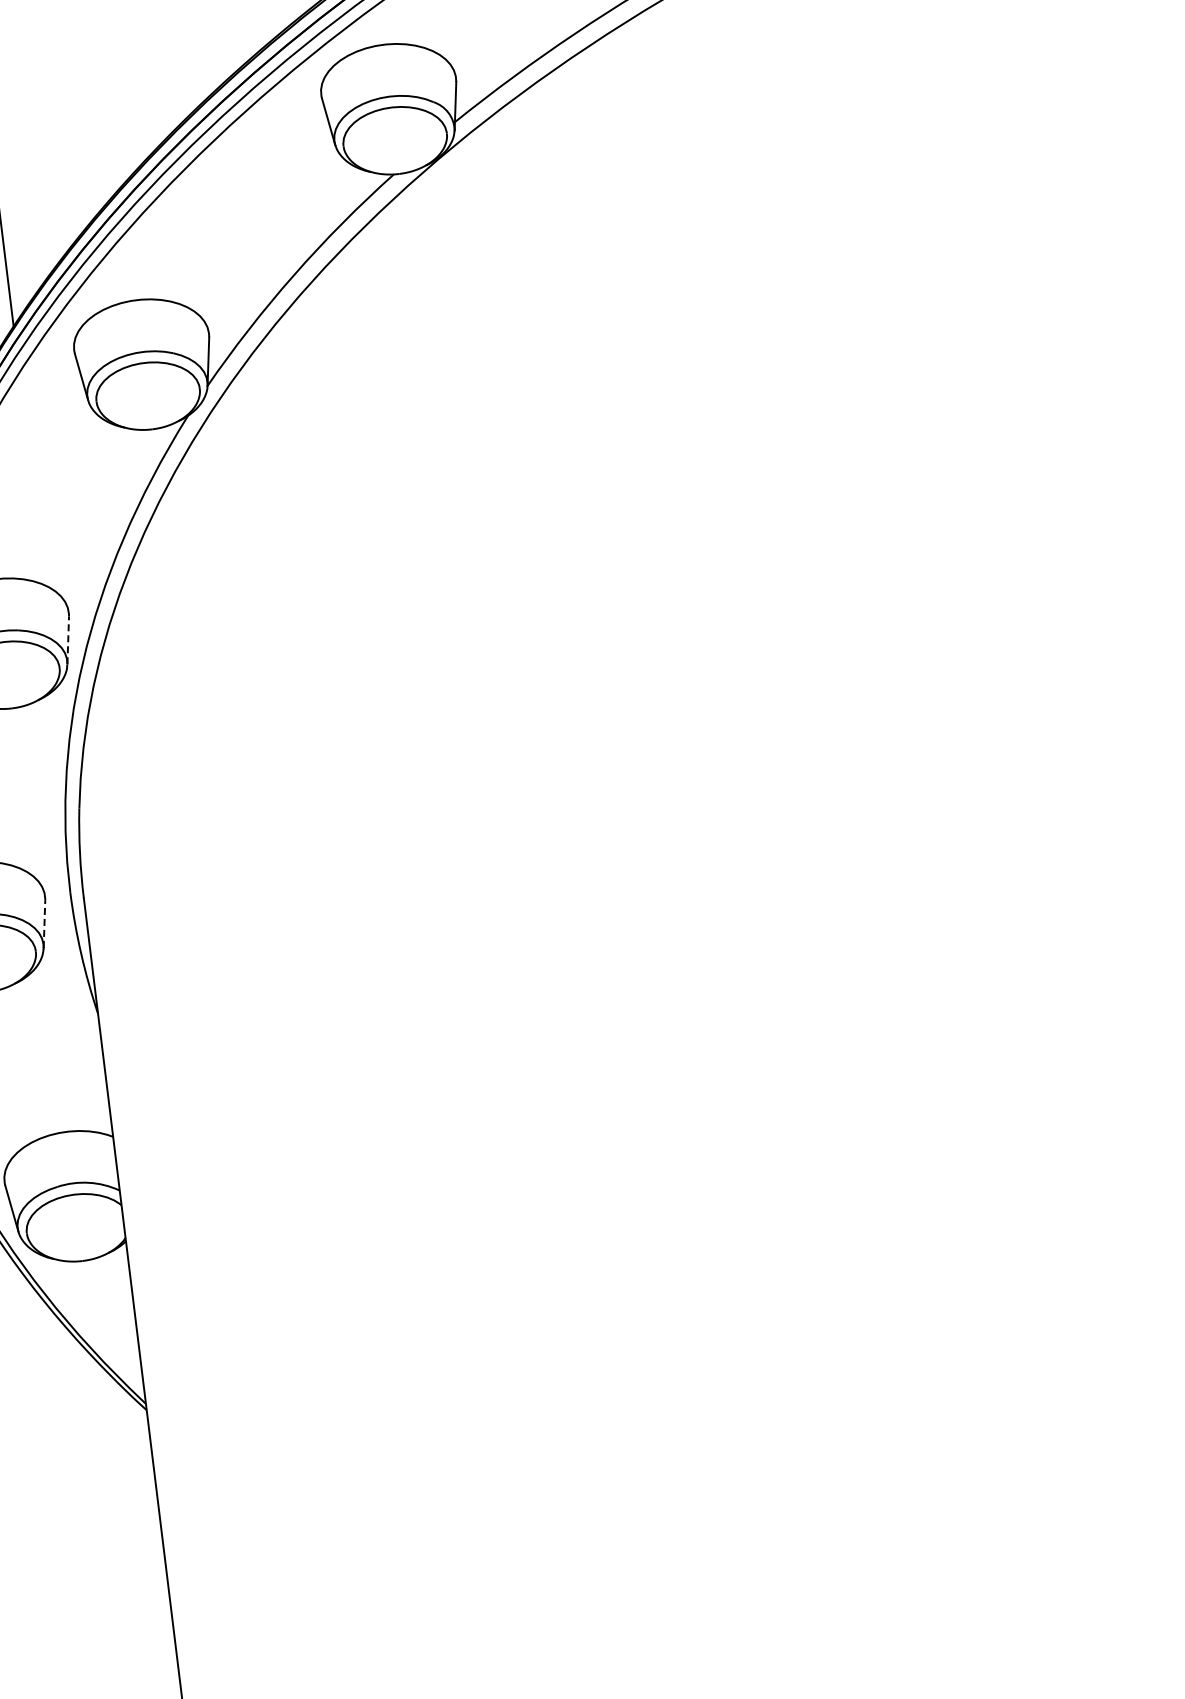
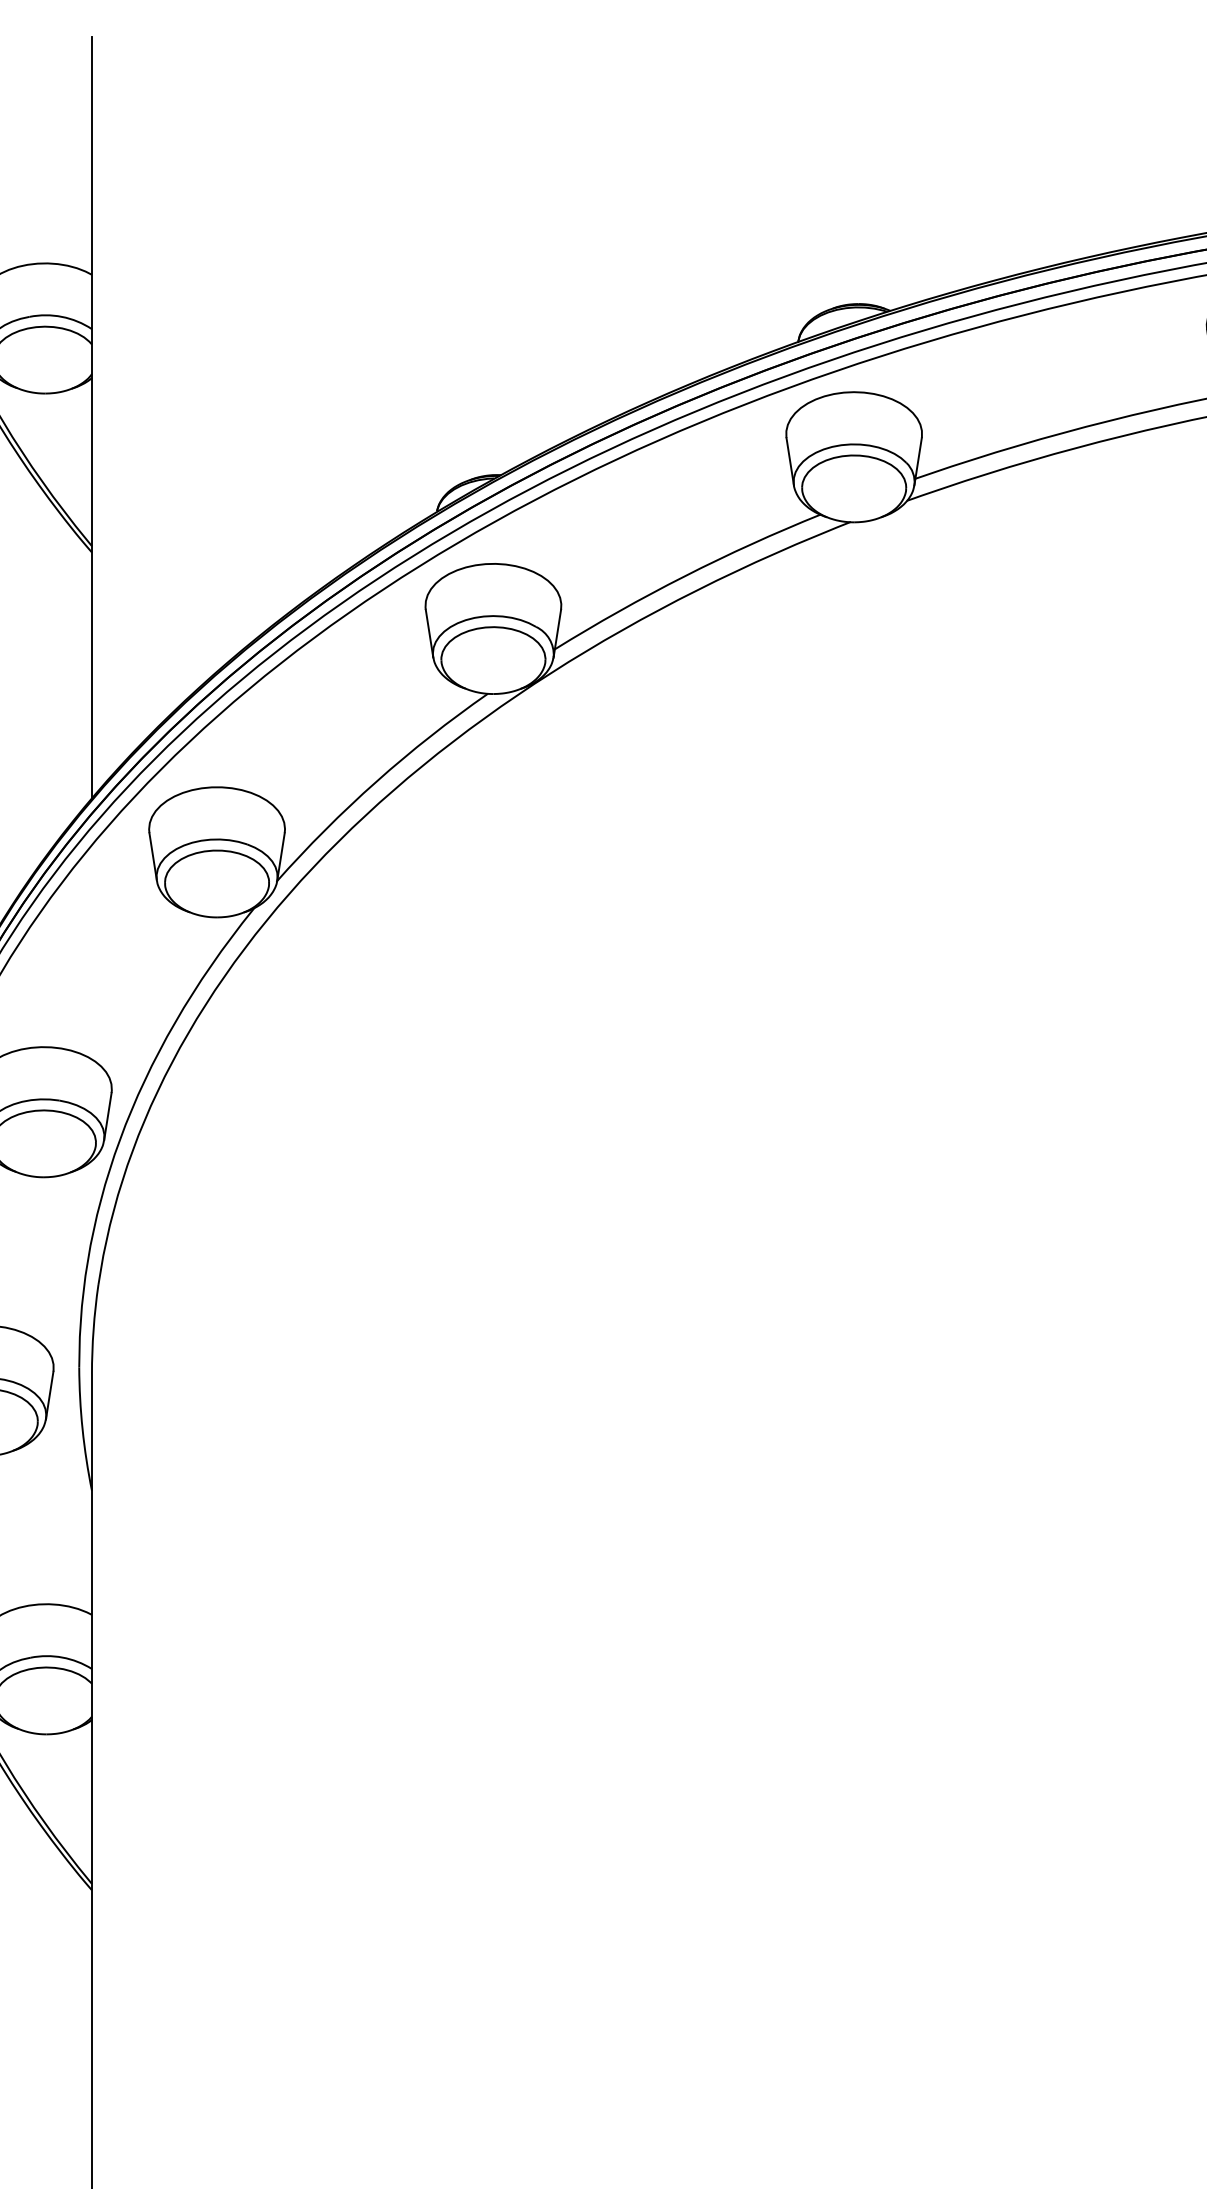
line: (67, 640) -> (107, 1116), dashed -> solid
line: (44, 924) -> (49, 1395), dashed -> solid

